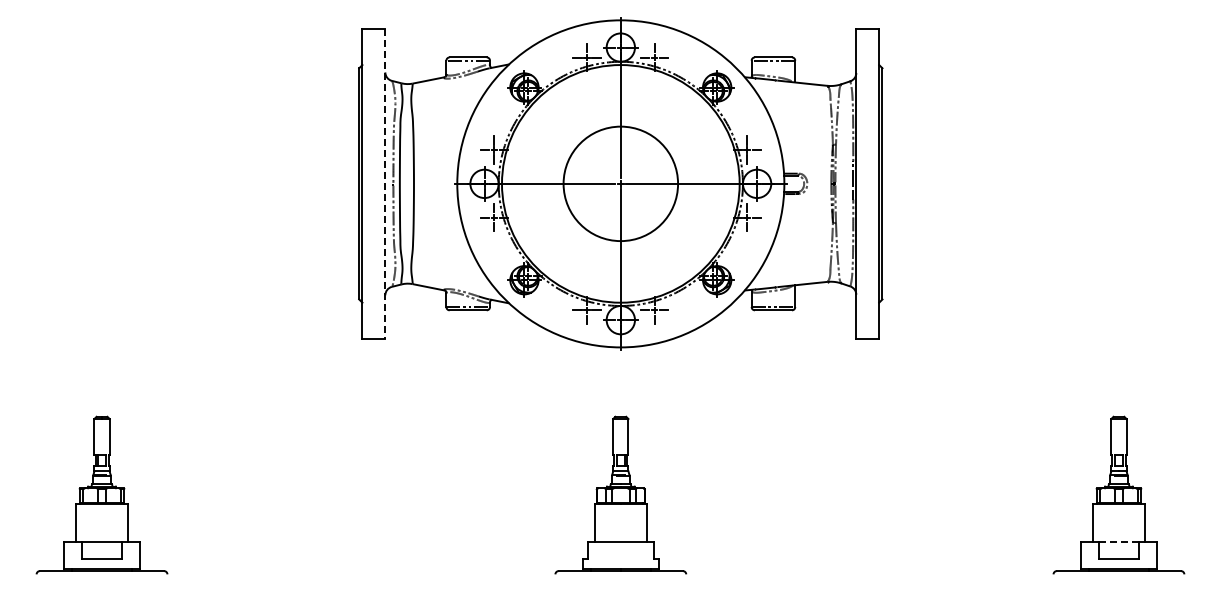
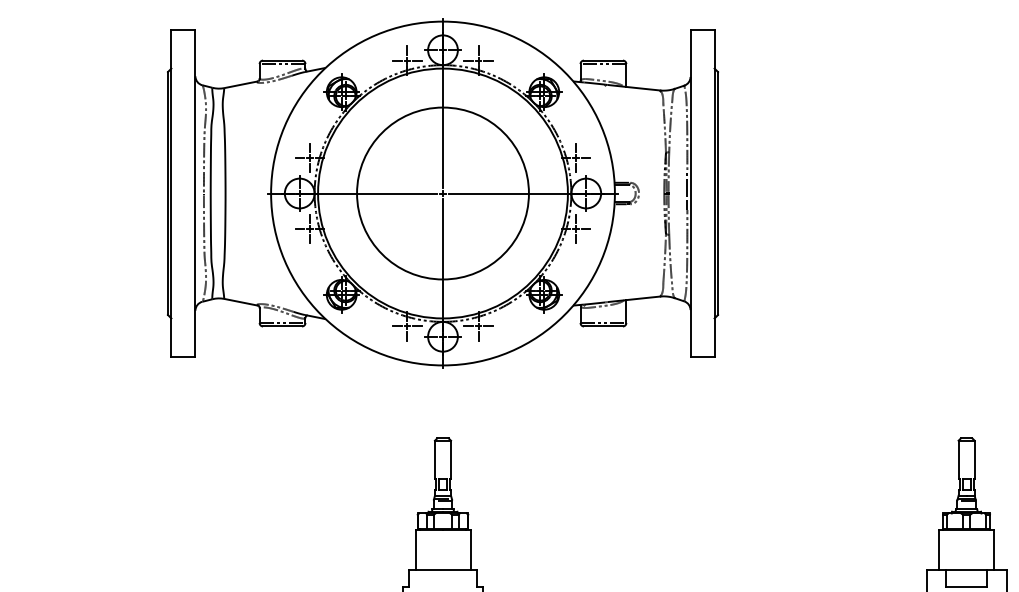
circle: (620, 183) -> (442, 193), size x1.43
line: (385, 184) -> (195, 194), dashed -> solid
line: (1118, 542) -> (966, 570), dashed -> solid

